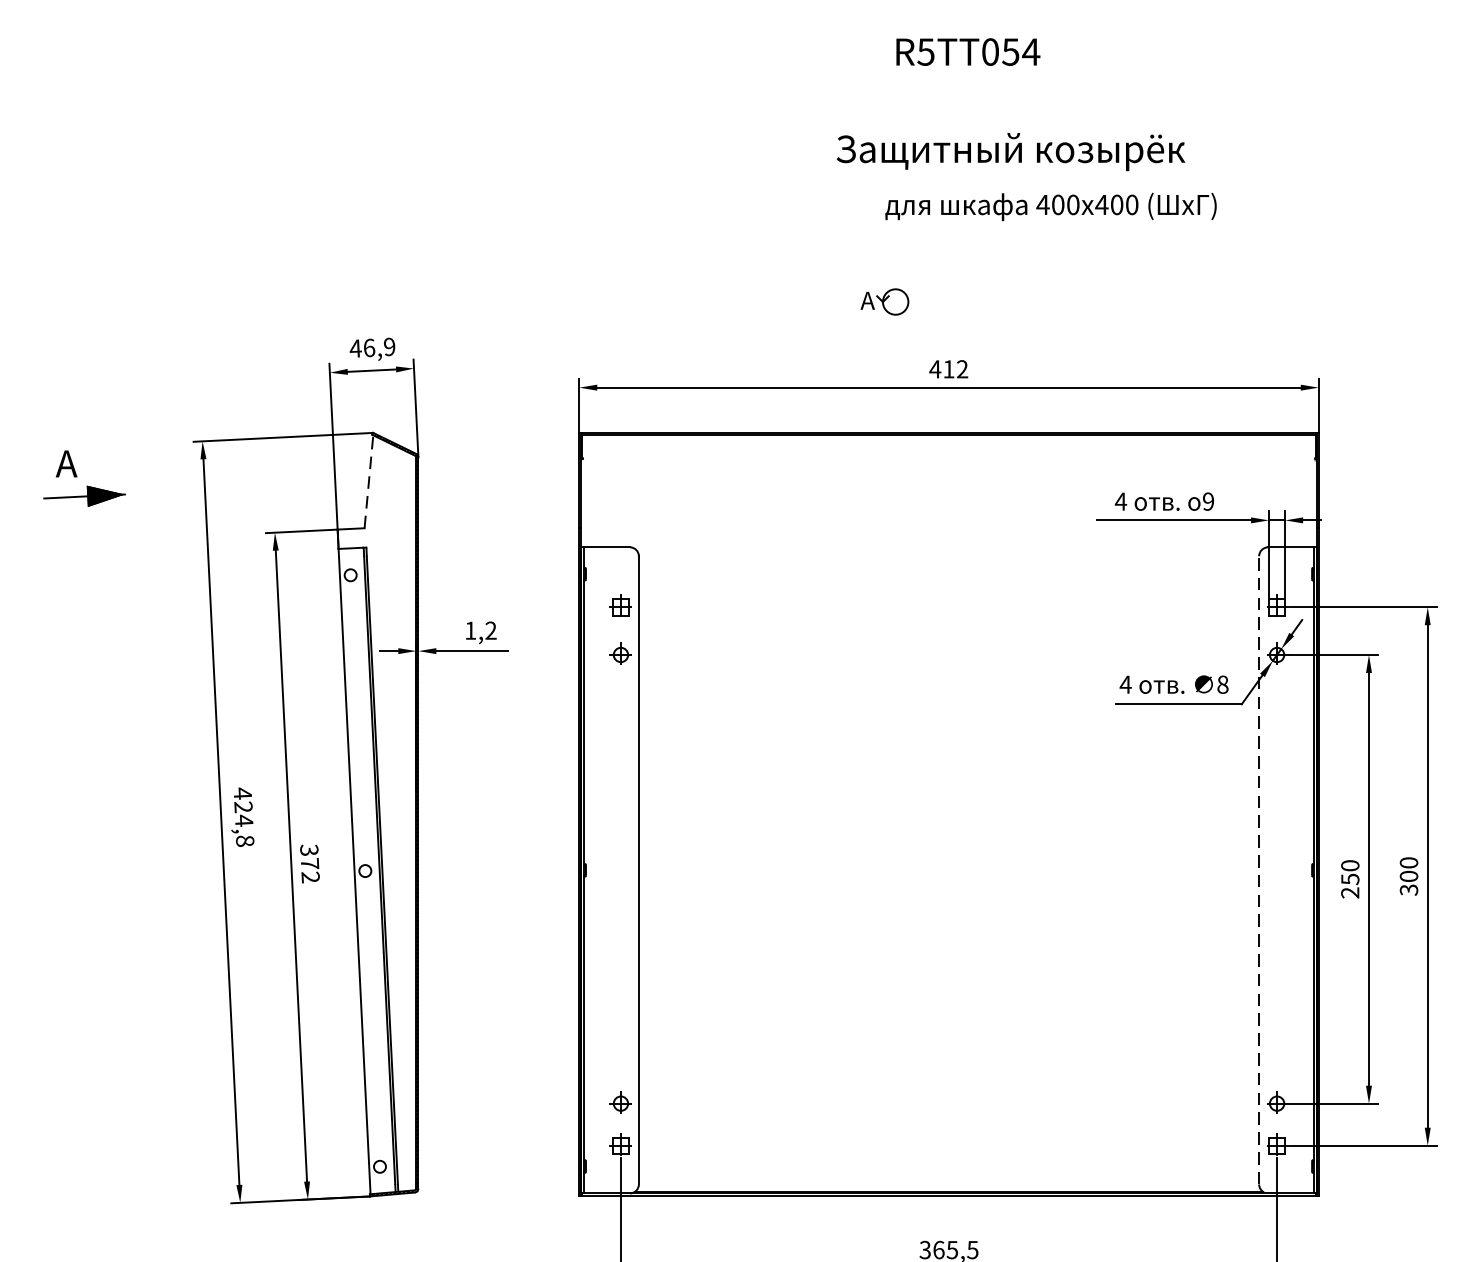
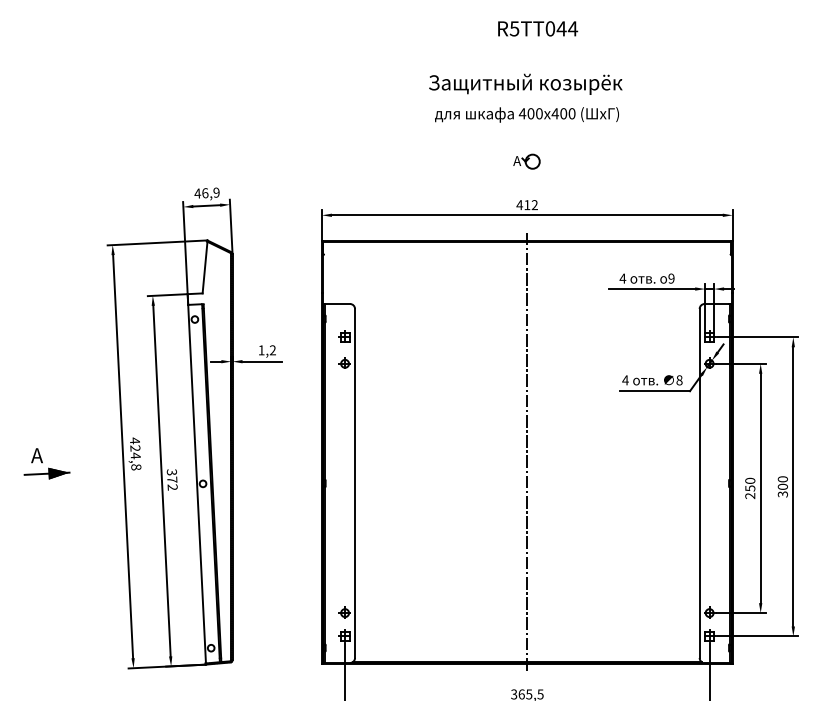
text: (1010, 51) -> (561, 28), R5TT054 -> R5TT044
text: (1010, 150) -> (525, 83), moved
text: (1050, 206) -> (526, 114), moved
part: (884, 301) -> (526, 161), moved
part: (83, 478) -> (46, 463), moved
line: (369, 481) -> (205, 267), dashed -> solid
line: (949, 814) -> (527, 452), added
line: (1258, 868) -> (699, 482), dashed -> solid

